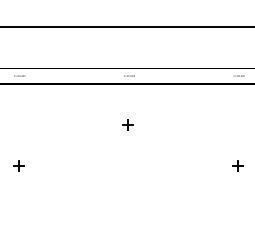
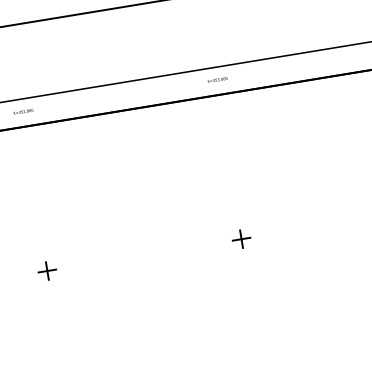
part: (127, 124) -> (240, 238), moved

